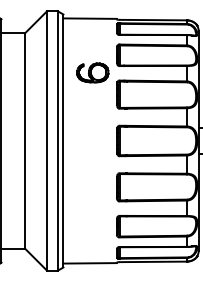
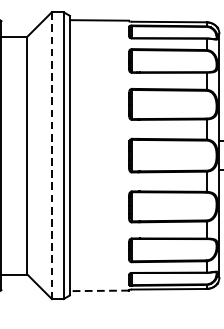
part: (92, 72) -> (102, 79), removed
line: (47, 140) -> (52, 155), solid -> dashed
line: (90, 263) -> (99, 291), solid -> dashed

